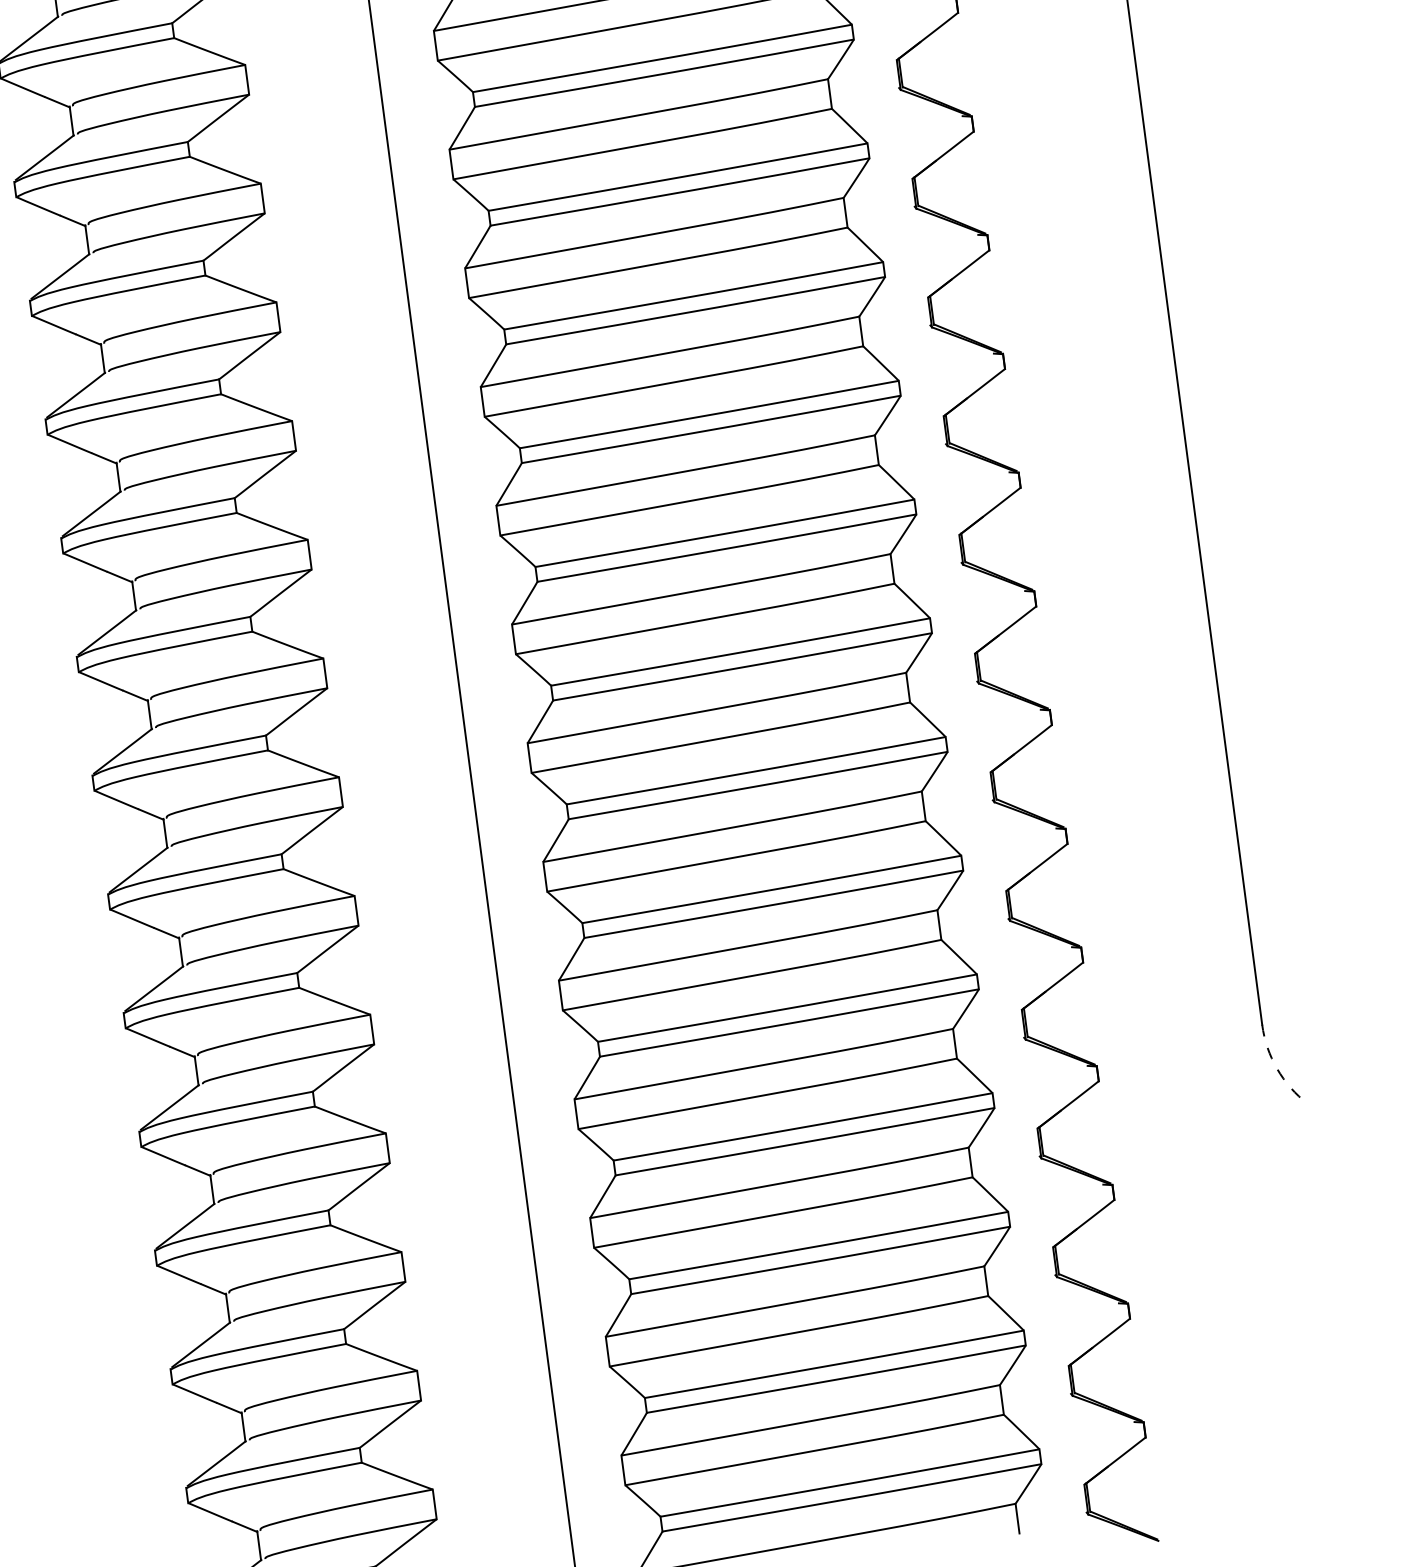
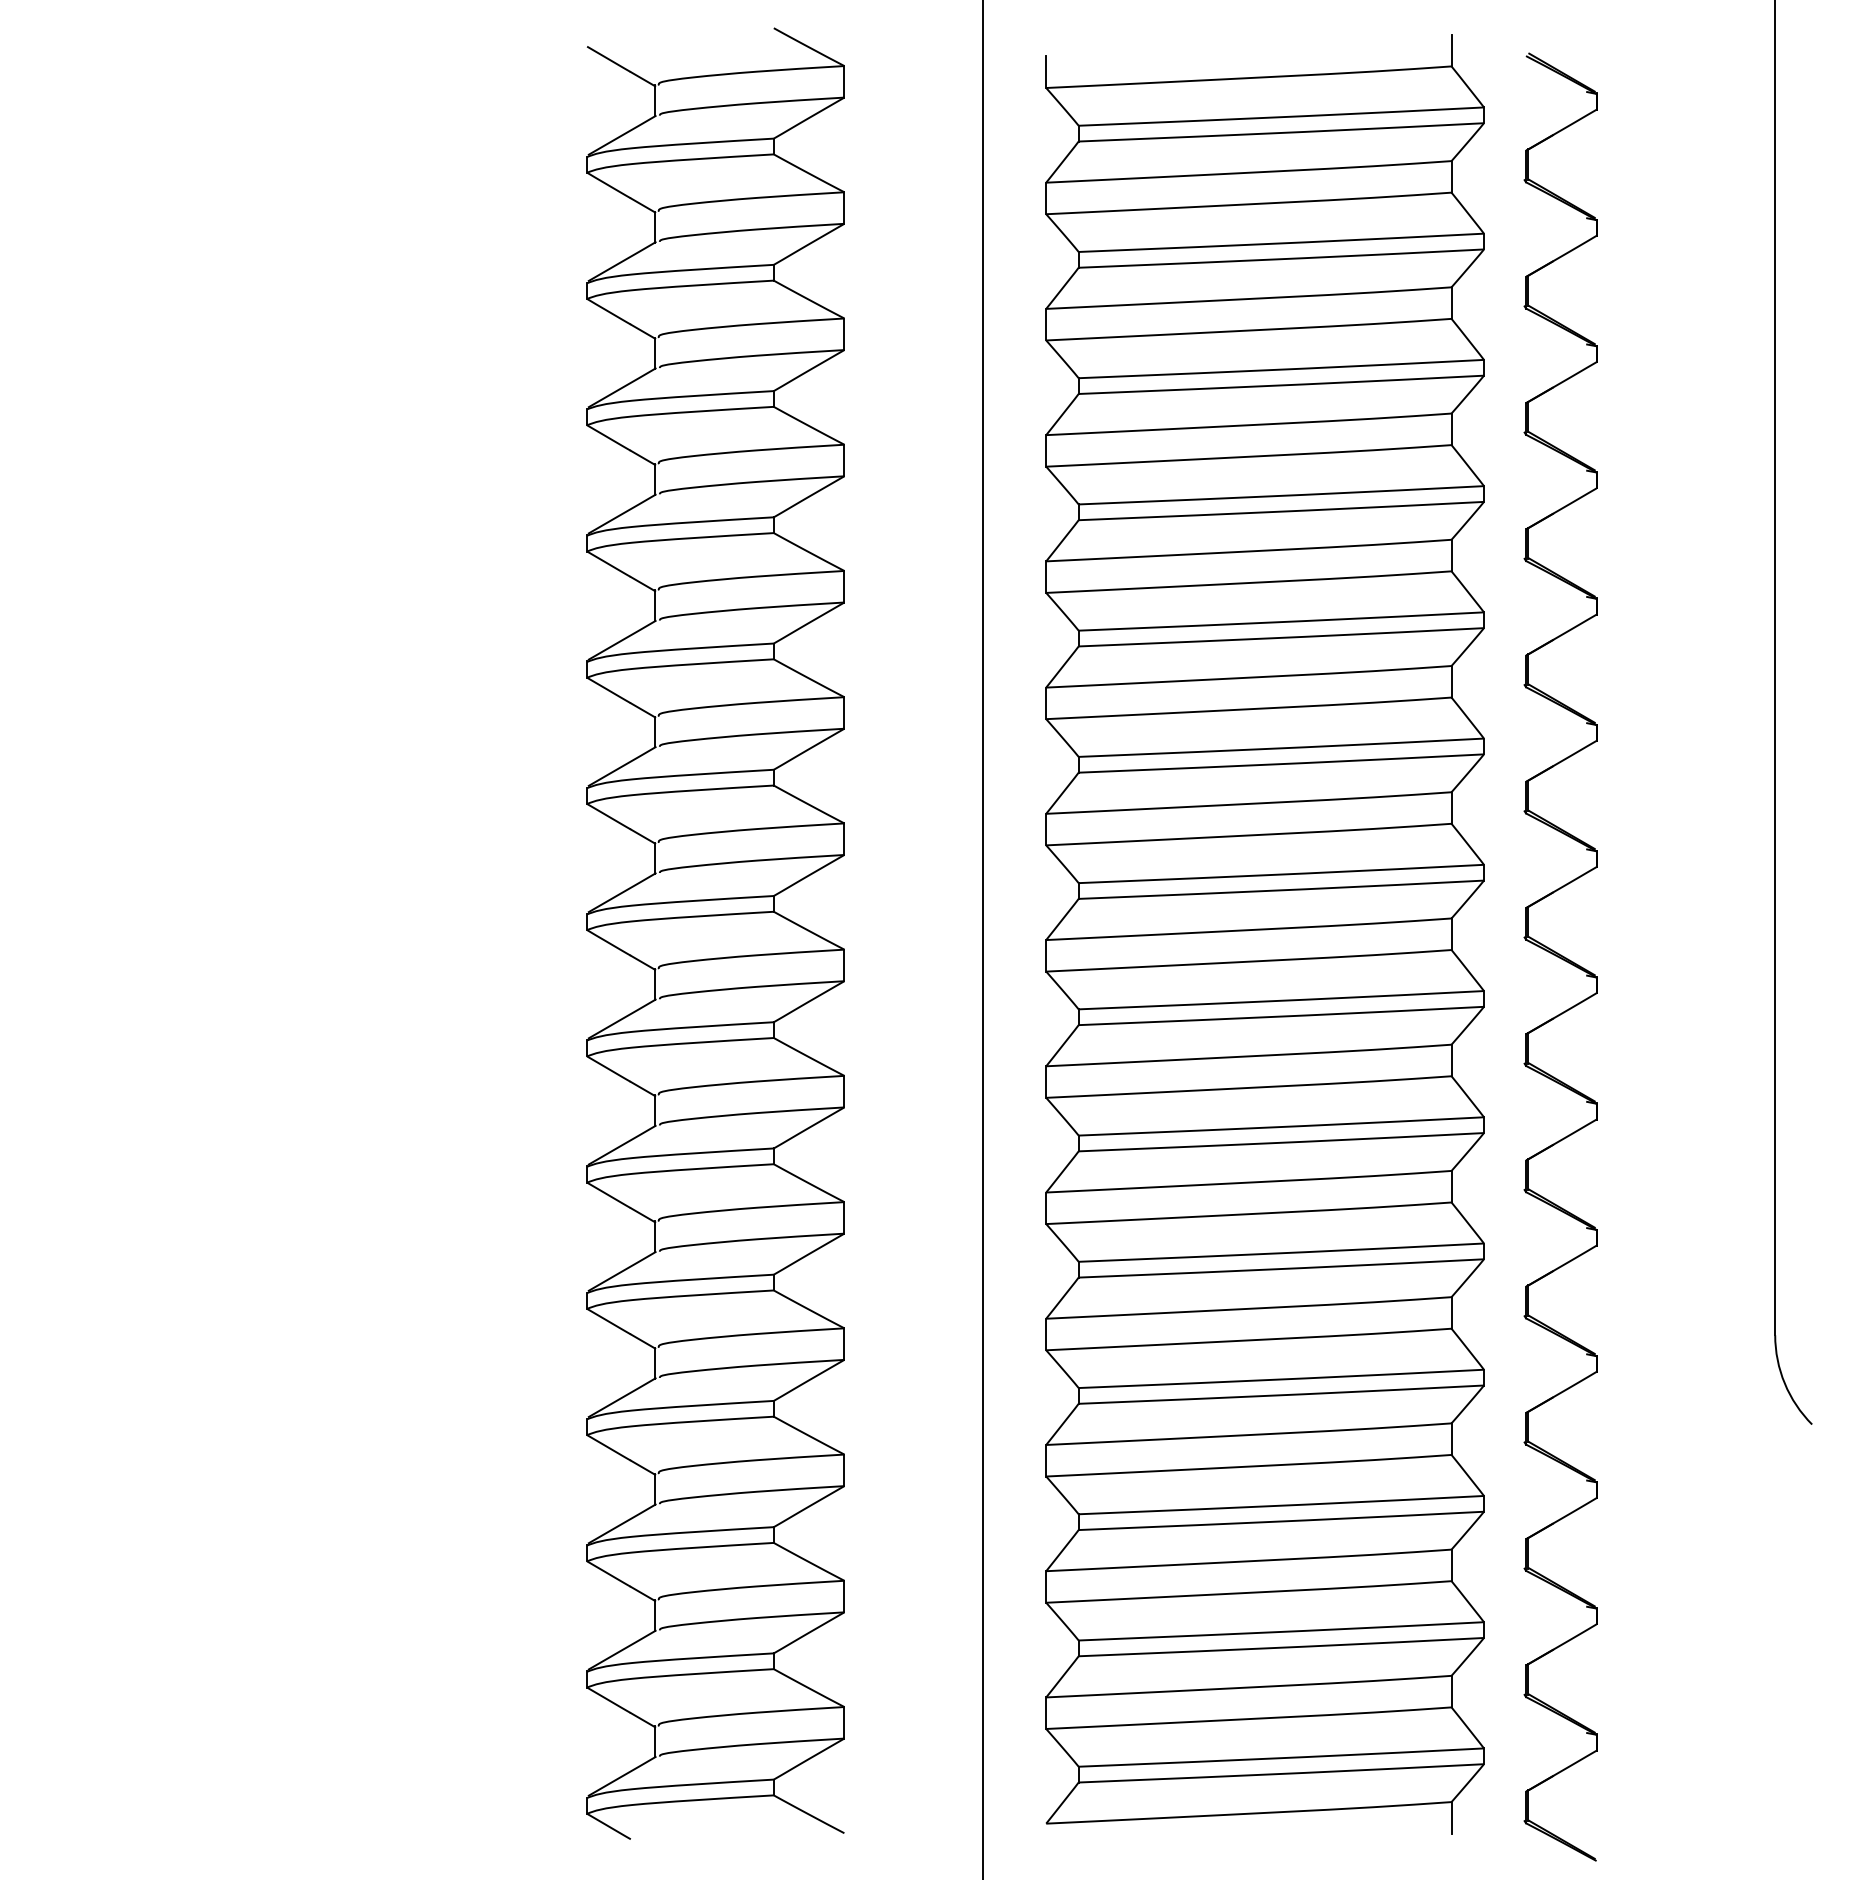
arc: (1276, 1068) -> (1784, 1383), dashed -> solid

